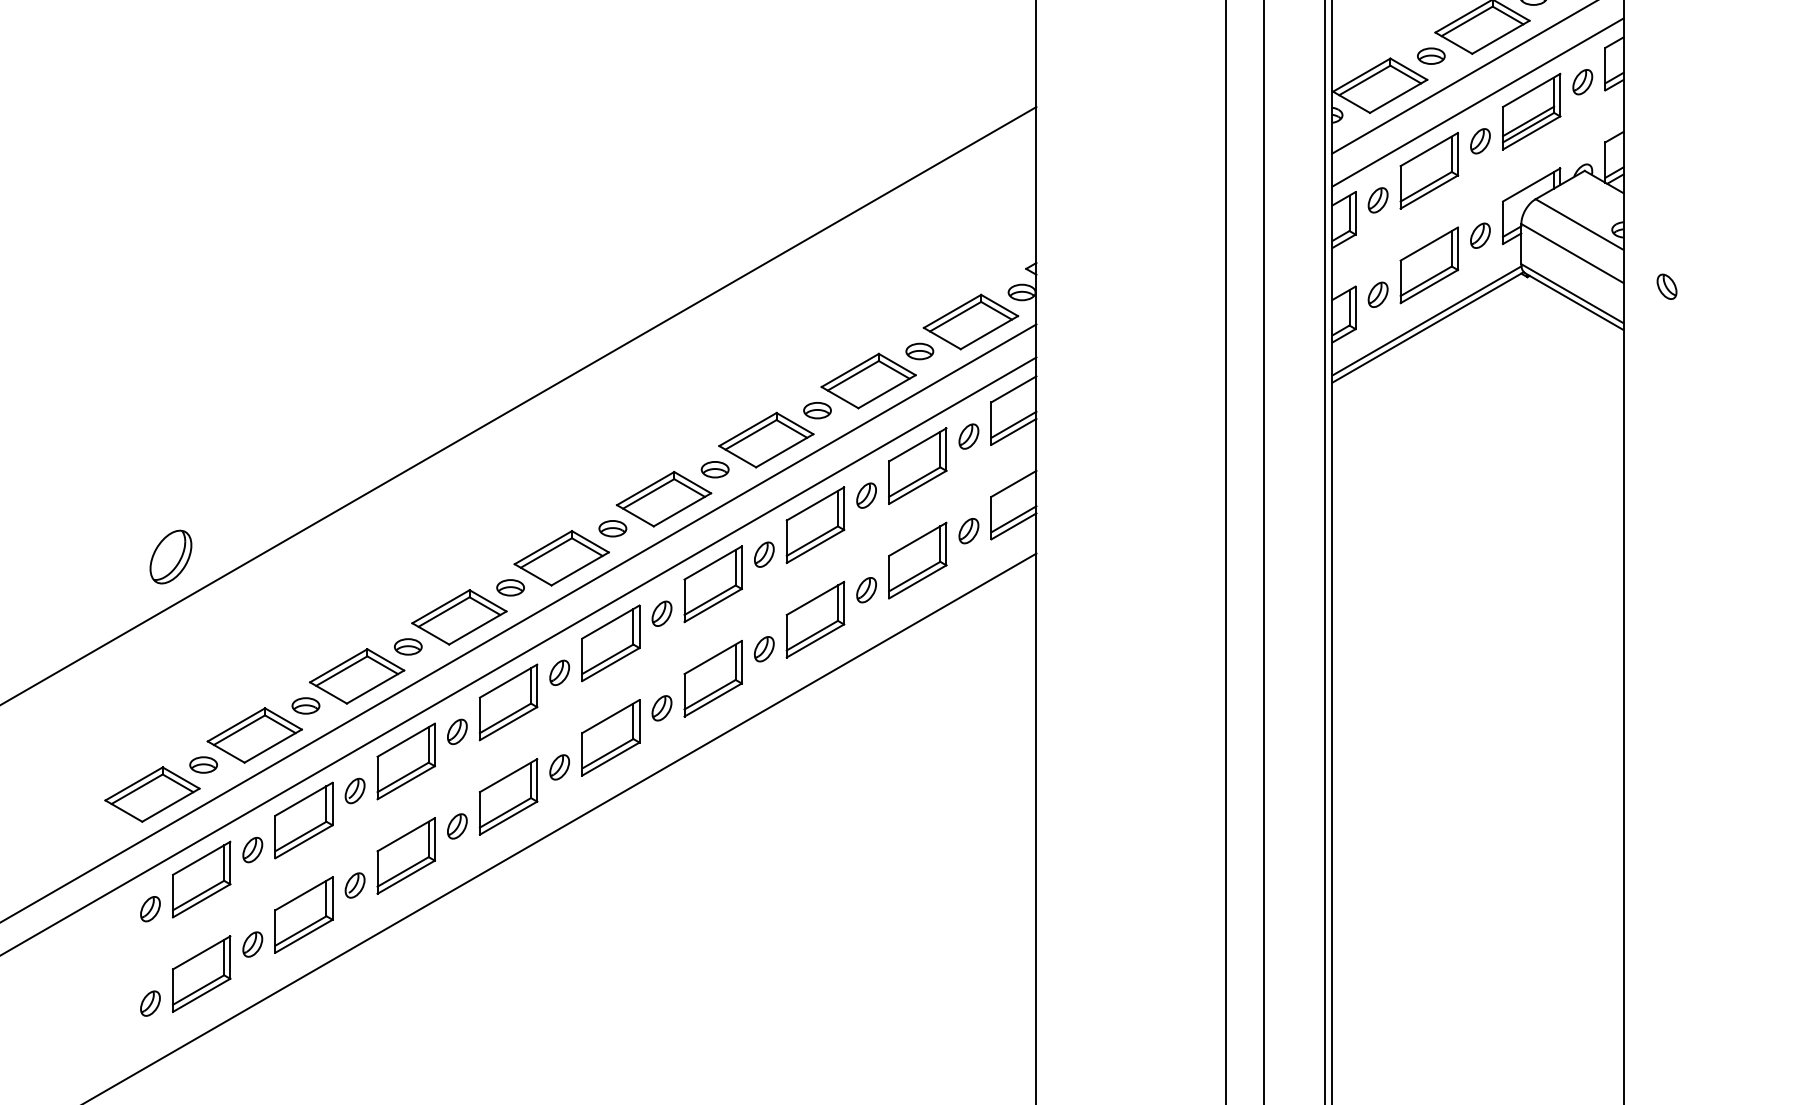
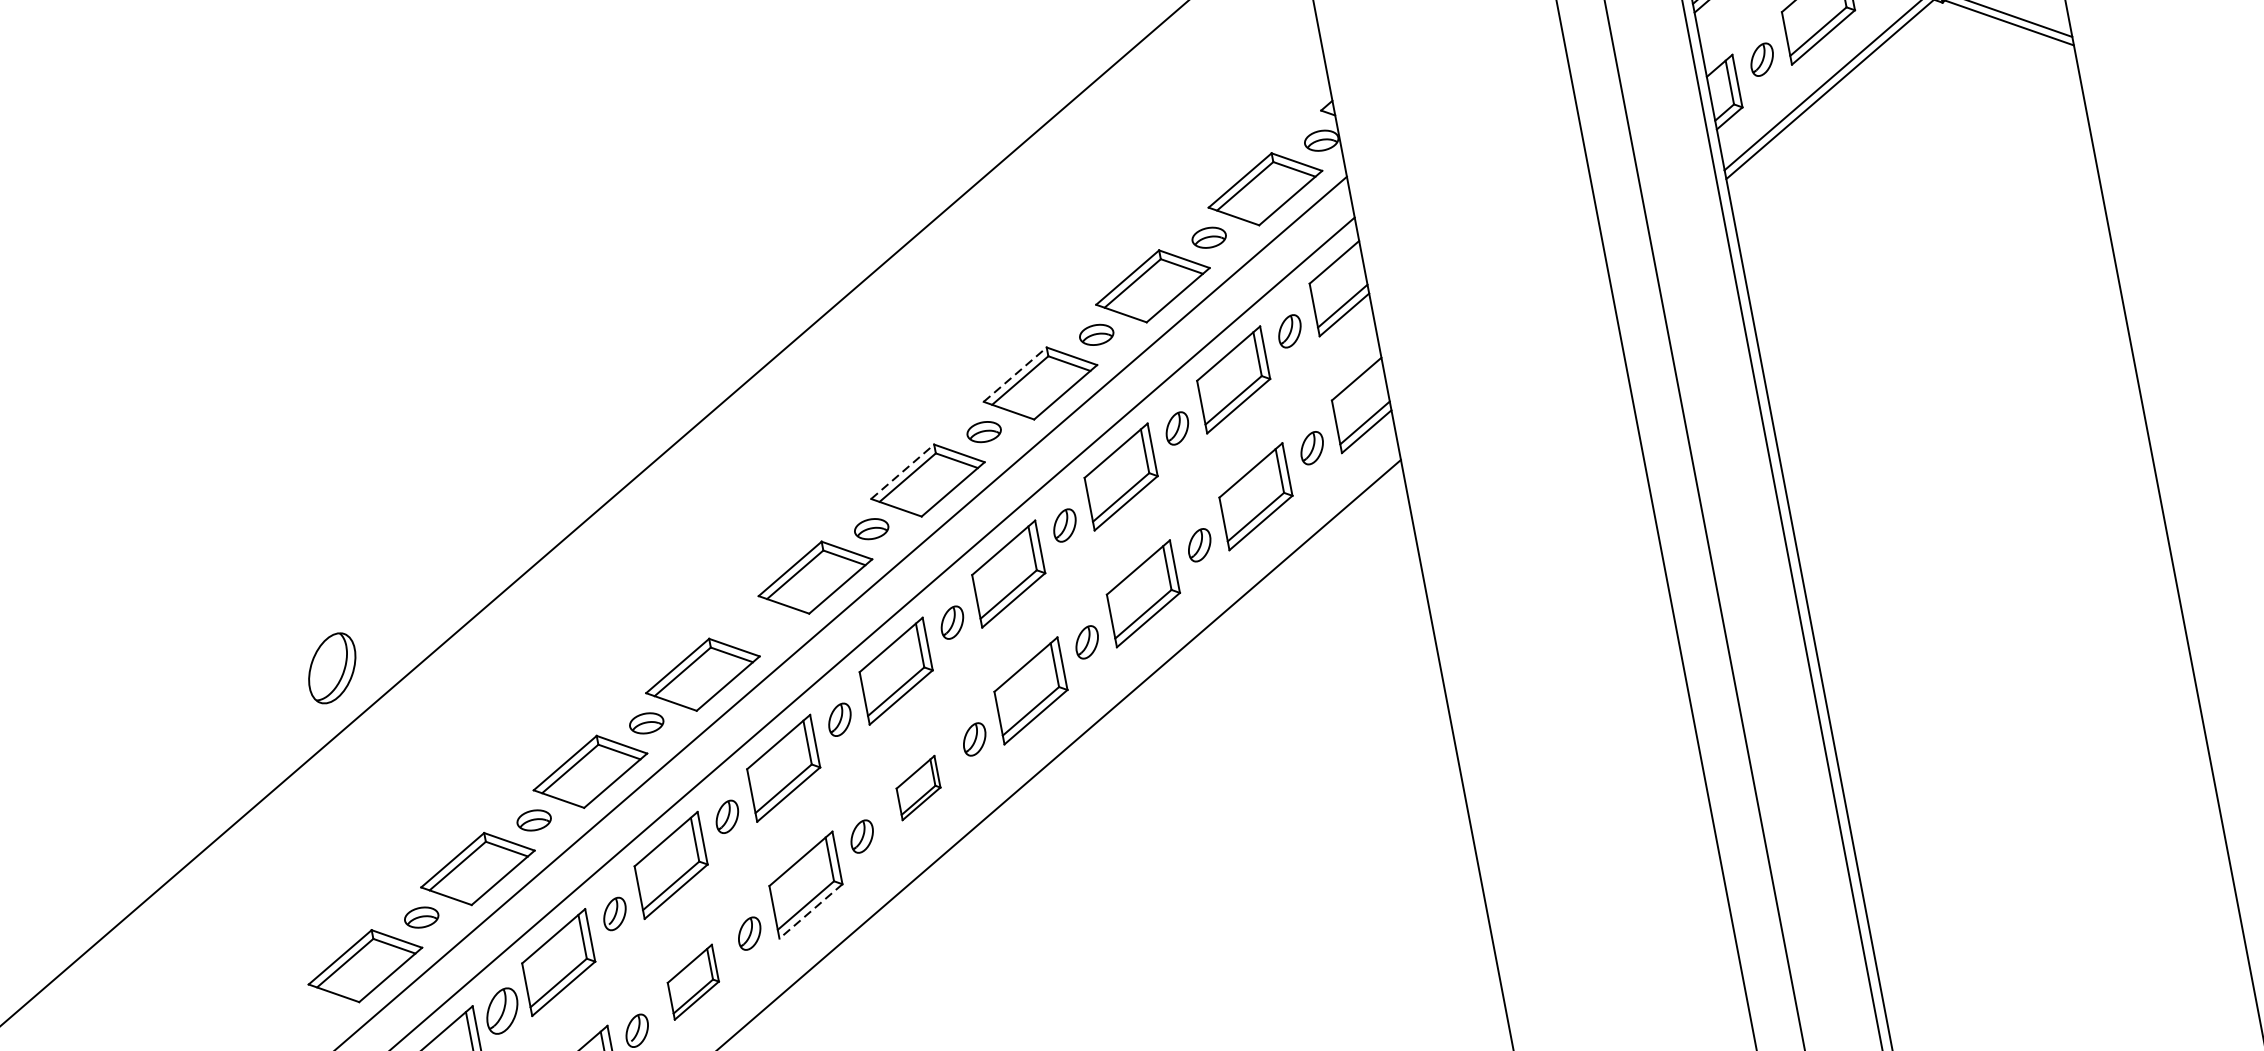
line: (748, 429) -> (1015, 374), solid -> dashed
line: (646, 488) -> (903, 471), solid -> dashed
part: (510, 587) -> (759, 625), removed
part: (610, 737) -> (917, 787), size x0.6
line: (508, 818) -> (810, 911), solid -> dashed
part: (252, 849) -> (501, 1010), size x1.4
part: (405, 855) -> (692, 981), size x0.7

